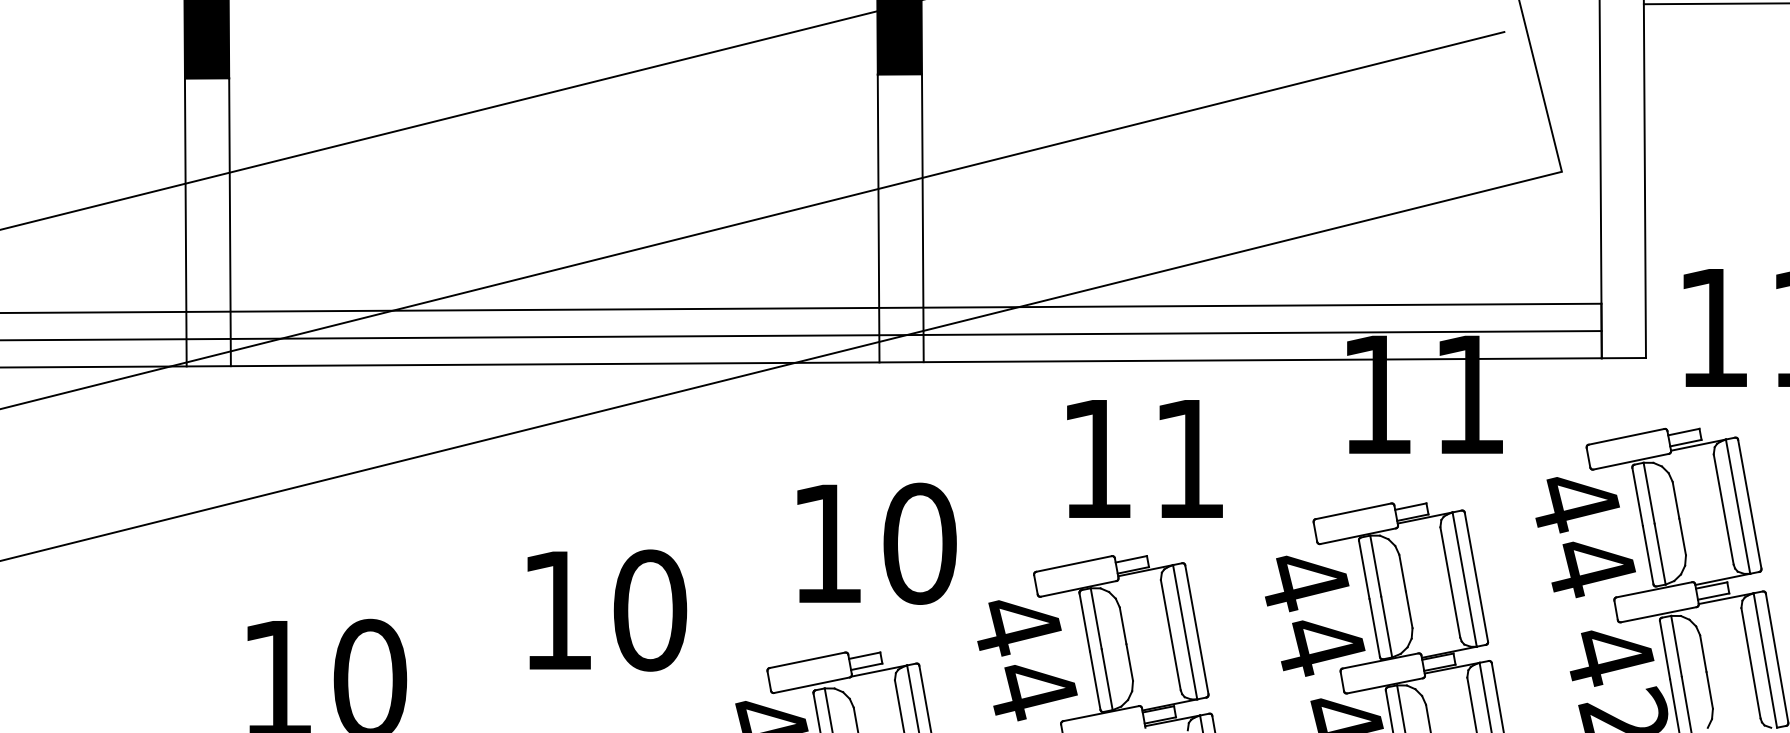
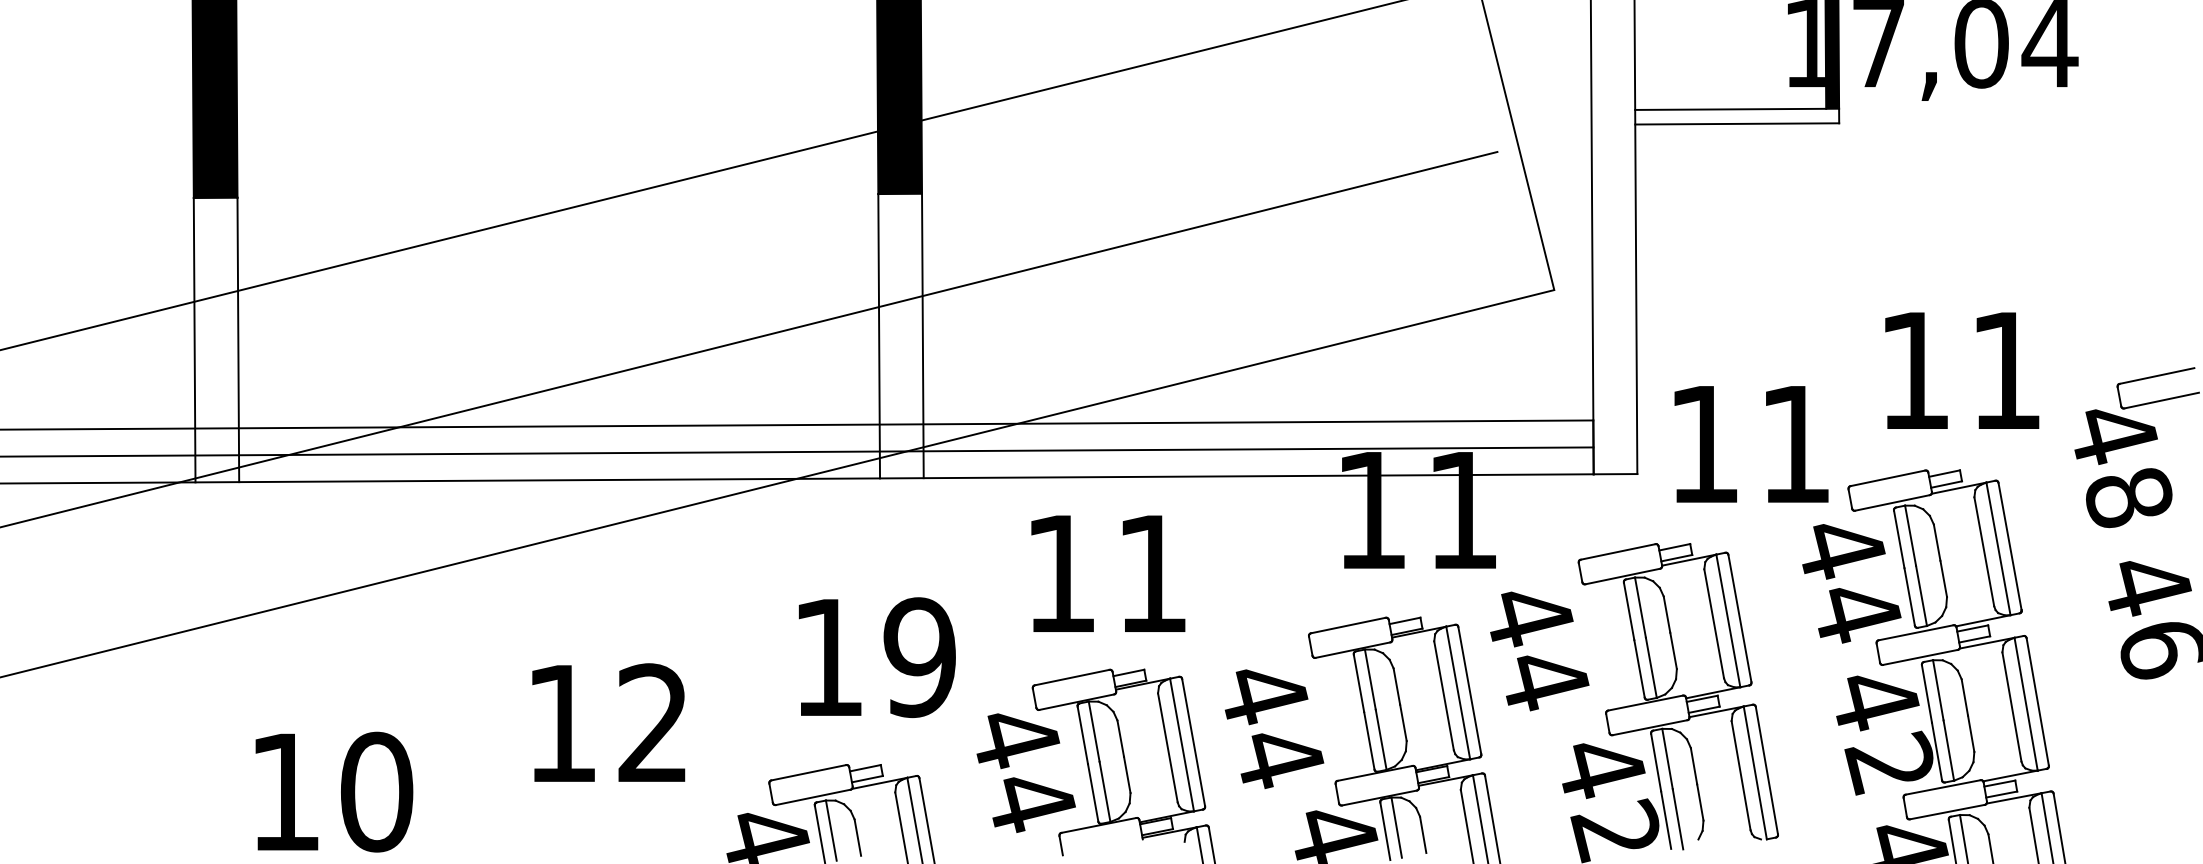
text: (1145, 458) -> (1108, 573), moved
text: (1585, 537) -> (1539, 651), moved
text: (919, 543) -> (919, 657), 10 -> 19
text: (650, 610) -> (653, 723), 10 -> 12
text: (1315, 615) -> (1274, 728), moved

